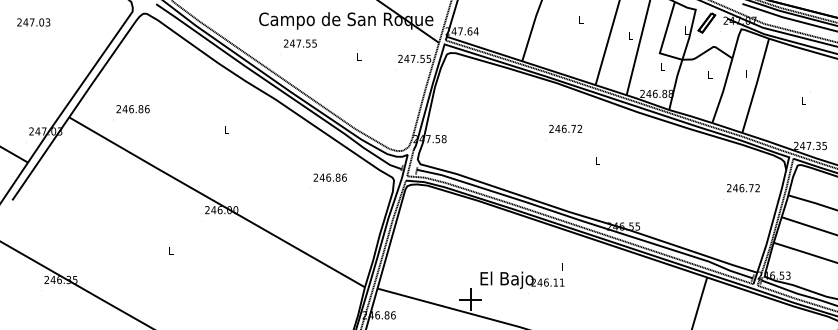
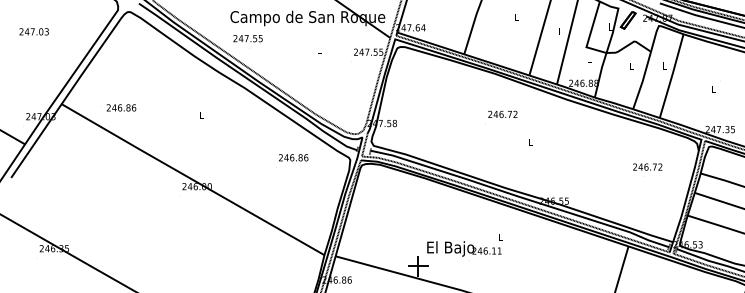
text: (32, 22) -> (33, 31), moved
text: (299, 43) -> (247, 38), moved
text: (133, 108) -> (121, 107), moved
text: (743, 187) -> (647, 166), moved

